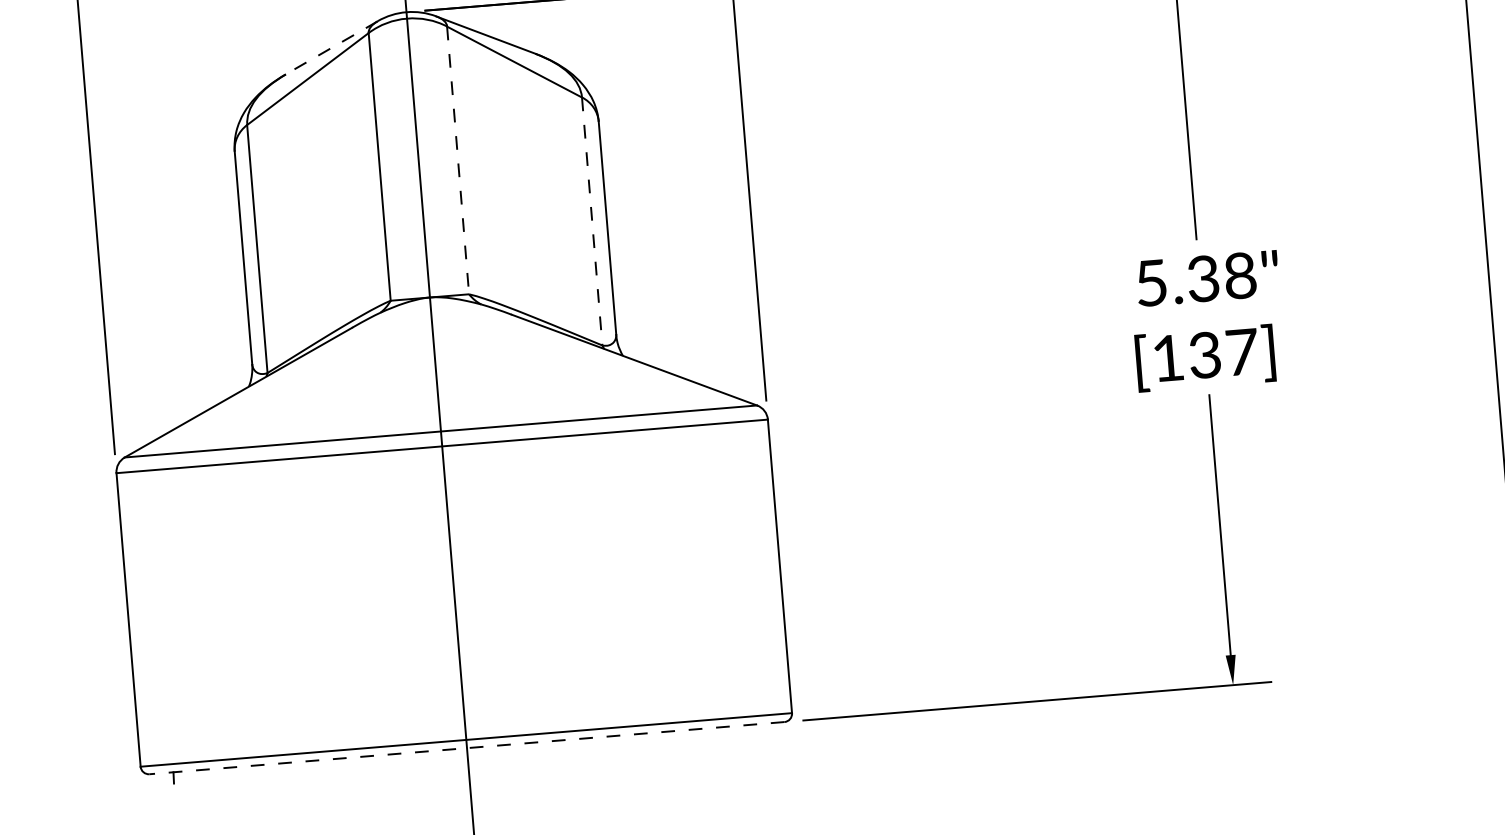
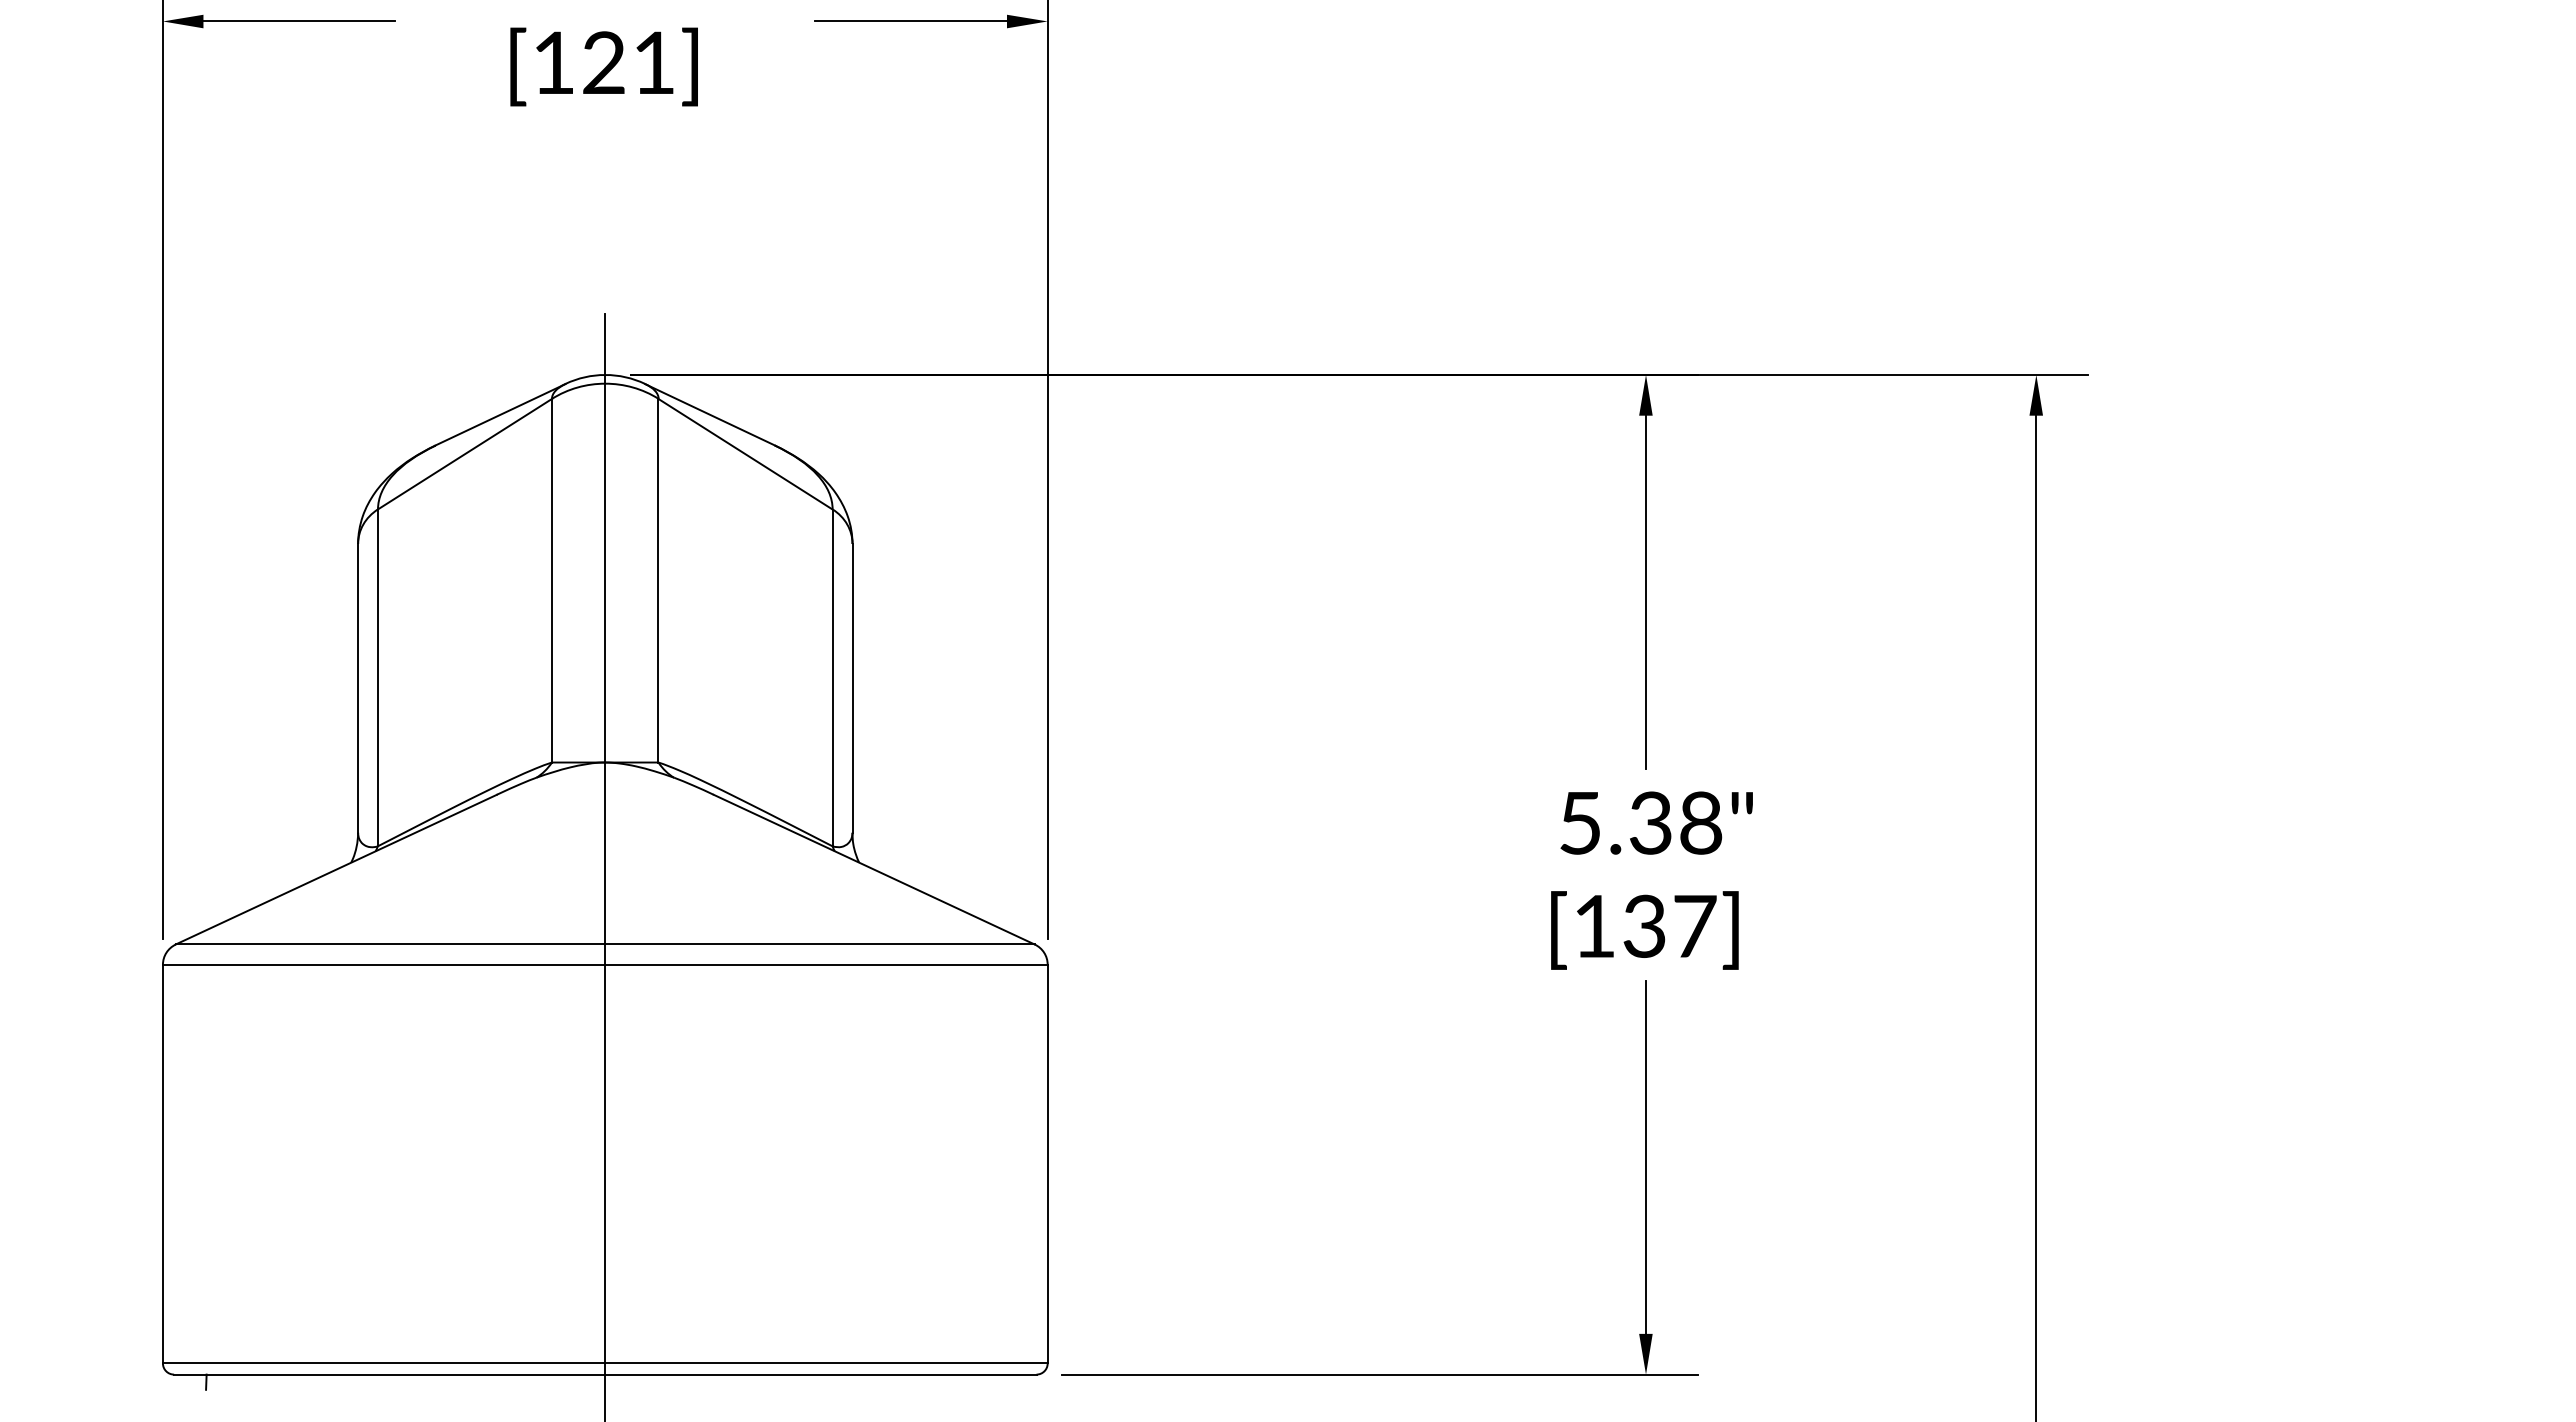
line: (331, 47) -> (500, 414), dashed -> solid
line: (458, 160) -> (658, 580), dashed -> solid
line: (592, 221) -> (832, 678), dashed -> solid
line: (466, 748) -> (604, 1374), dashed -> solid

